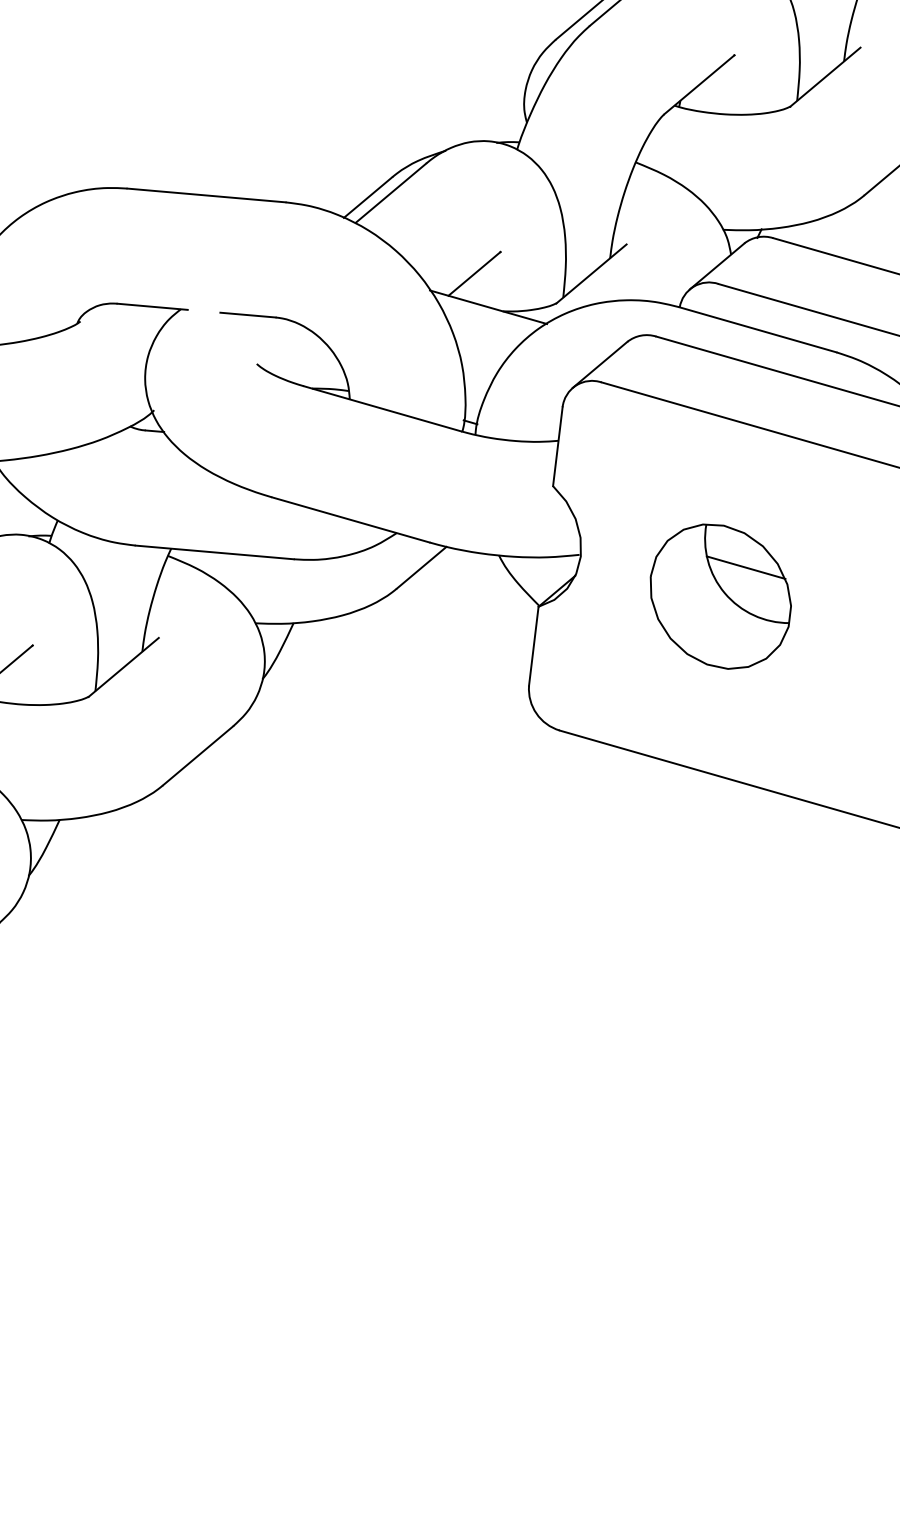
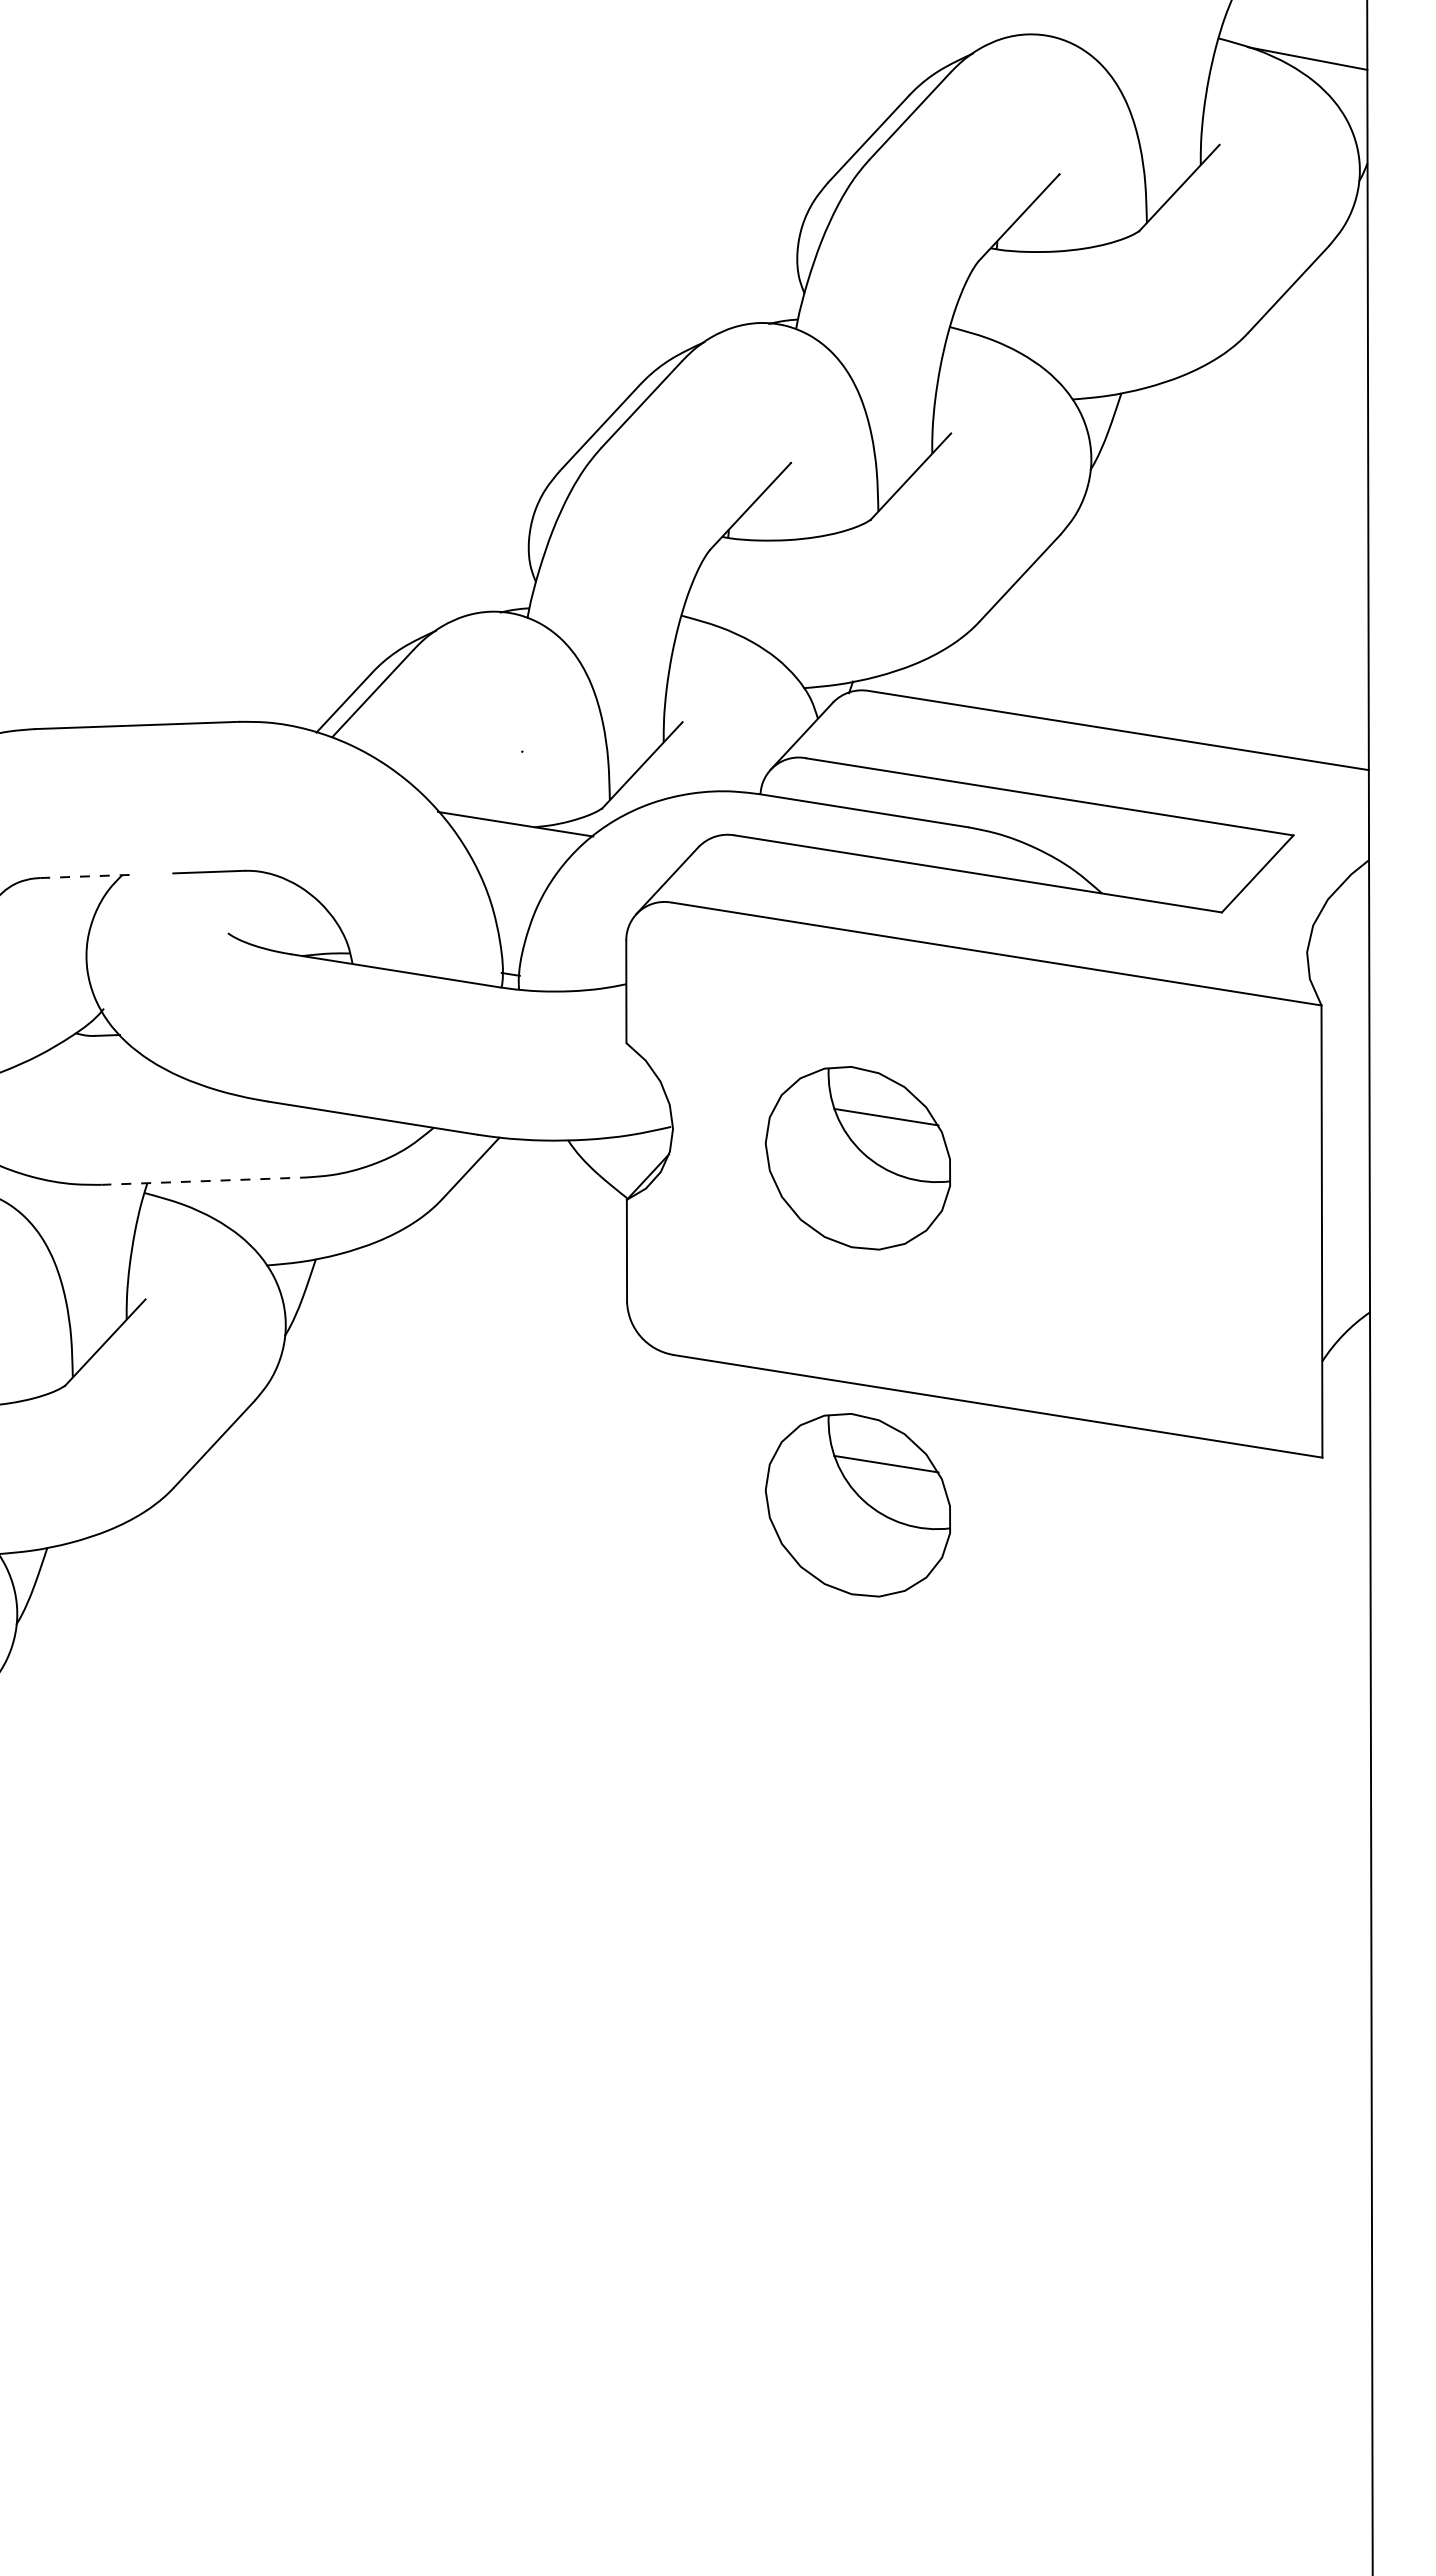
line: (474, 273) -> (492, 783), removed
line: (153, 306) -> (86, 876), solid -> dashed
line: (215, 552) -> (204, 1181), solid -> dashed
part: (687, 863) -> (857, 1505), added

